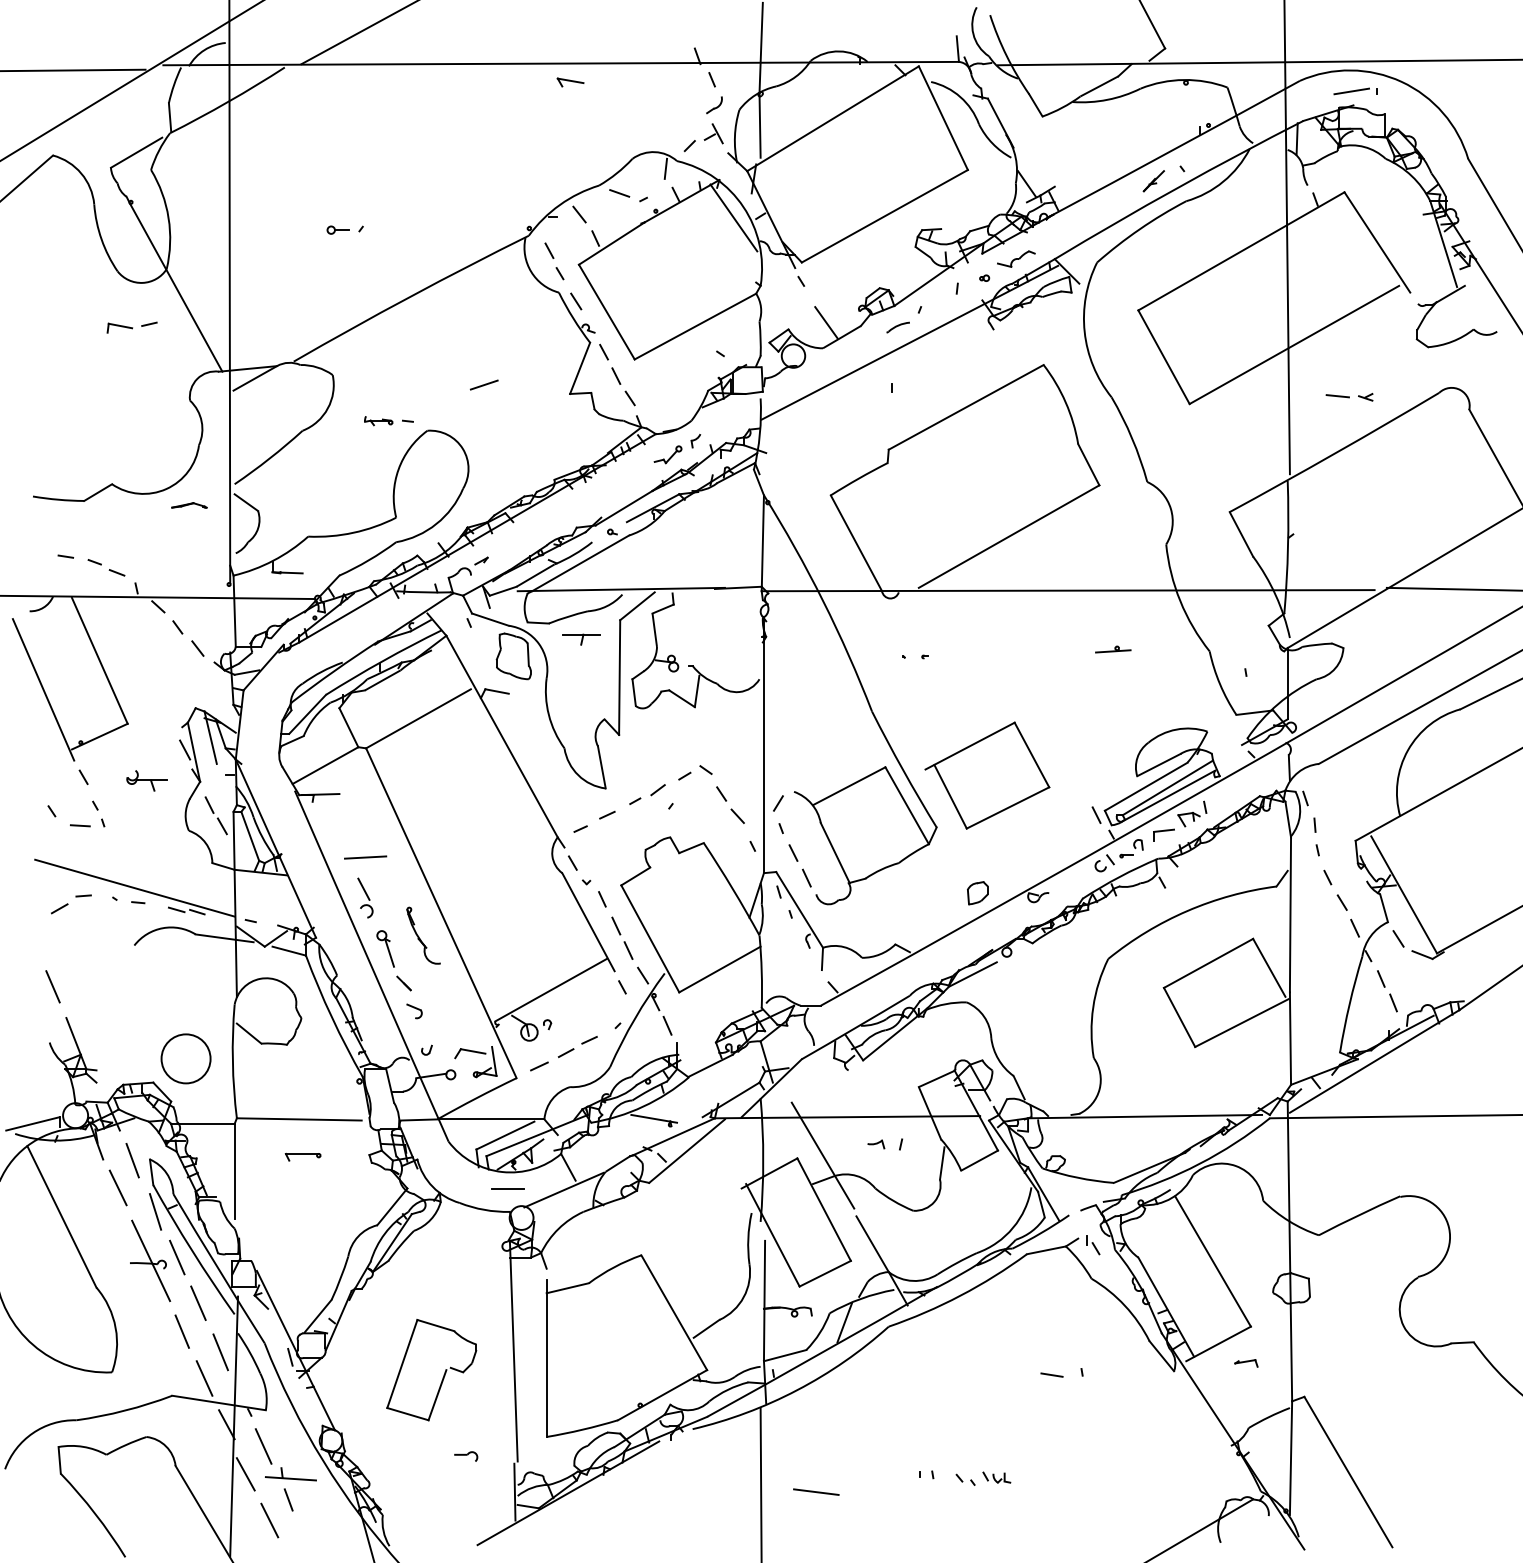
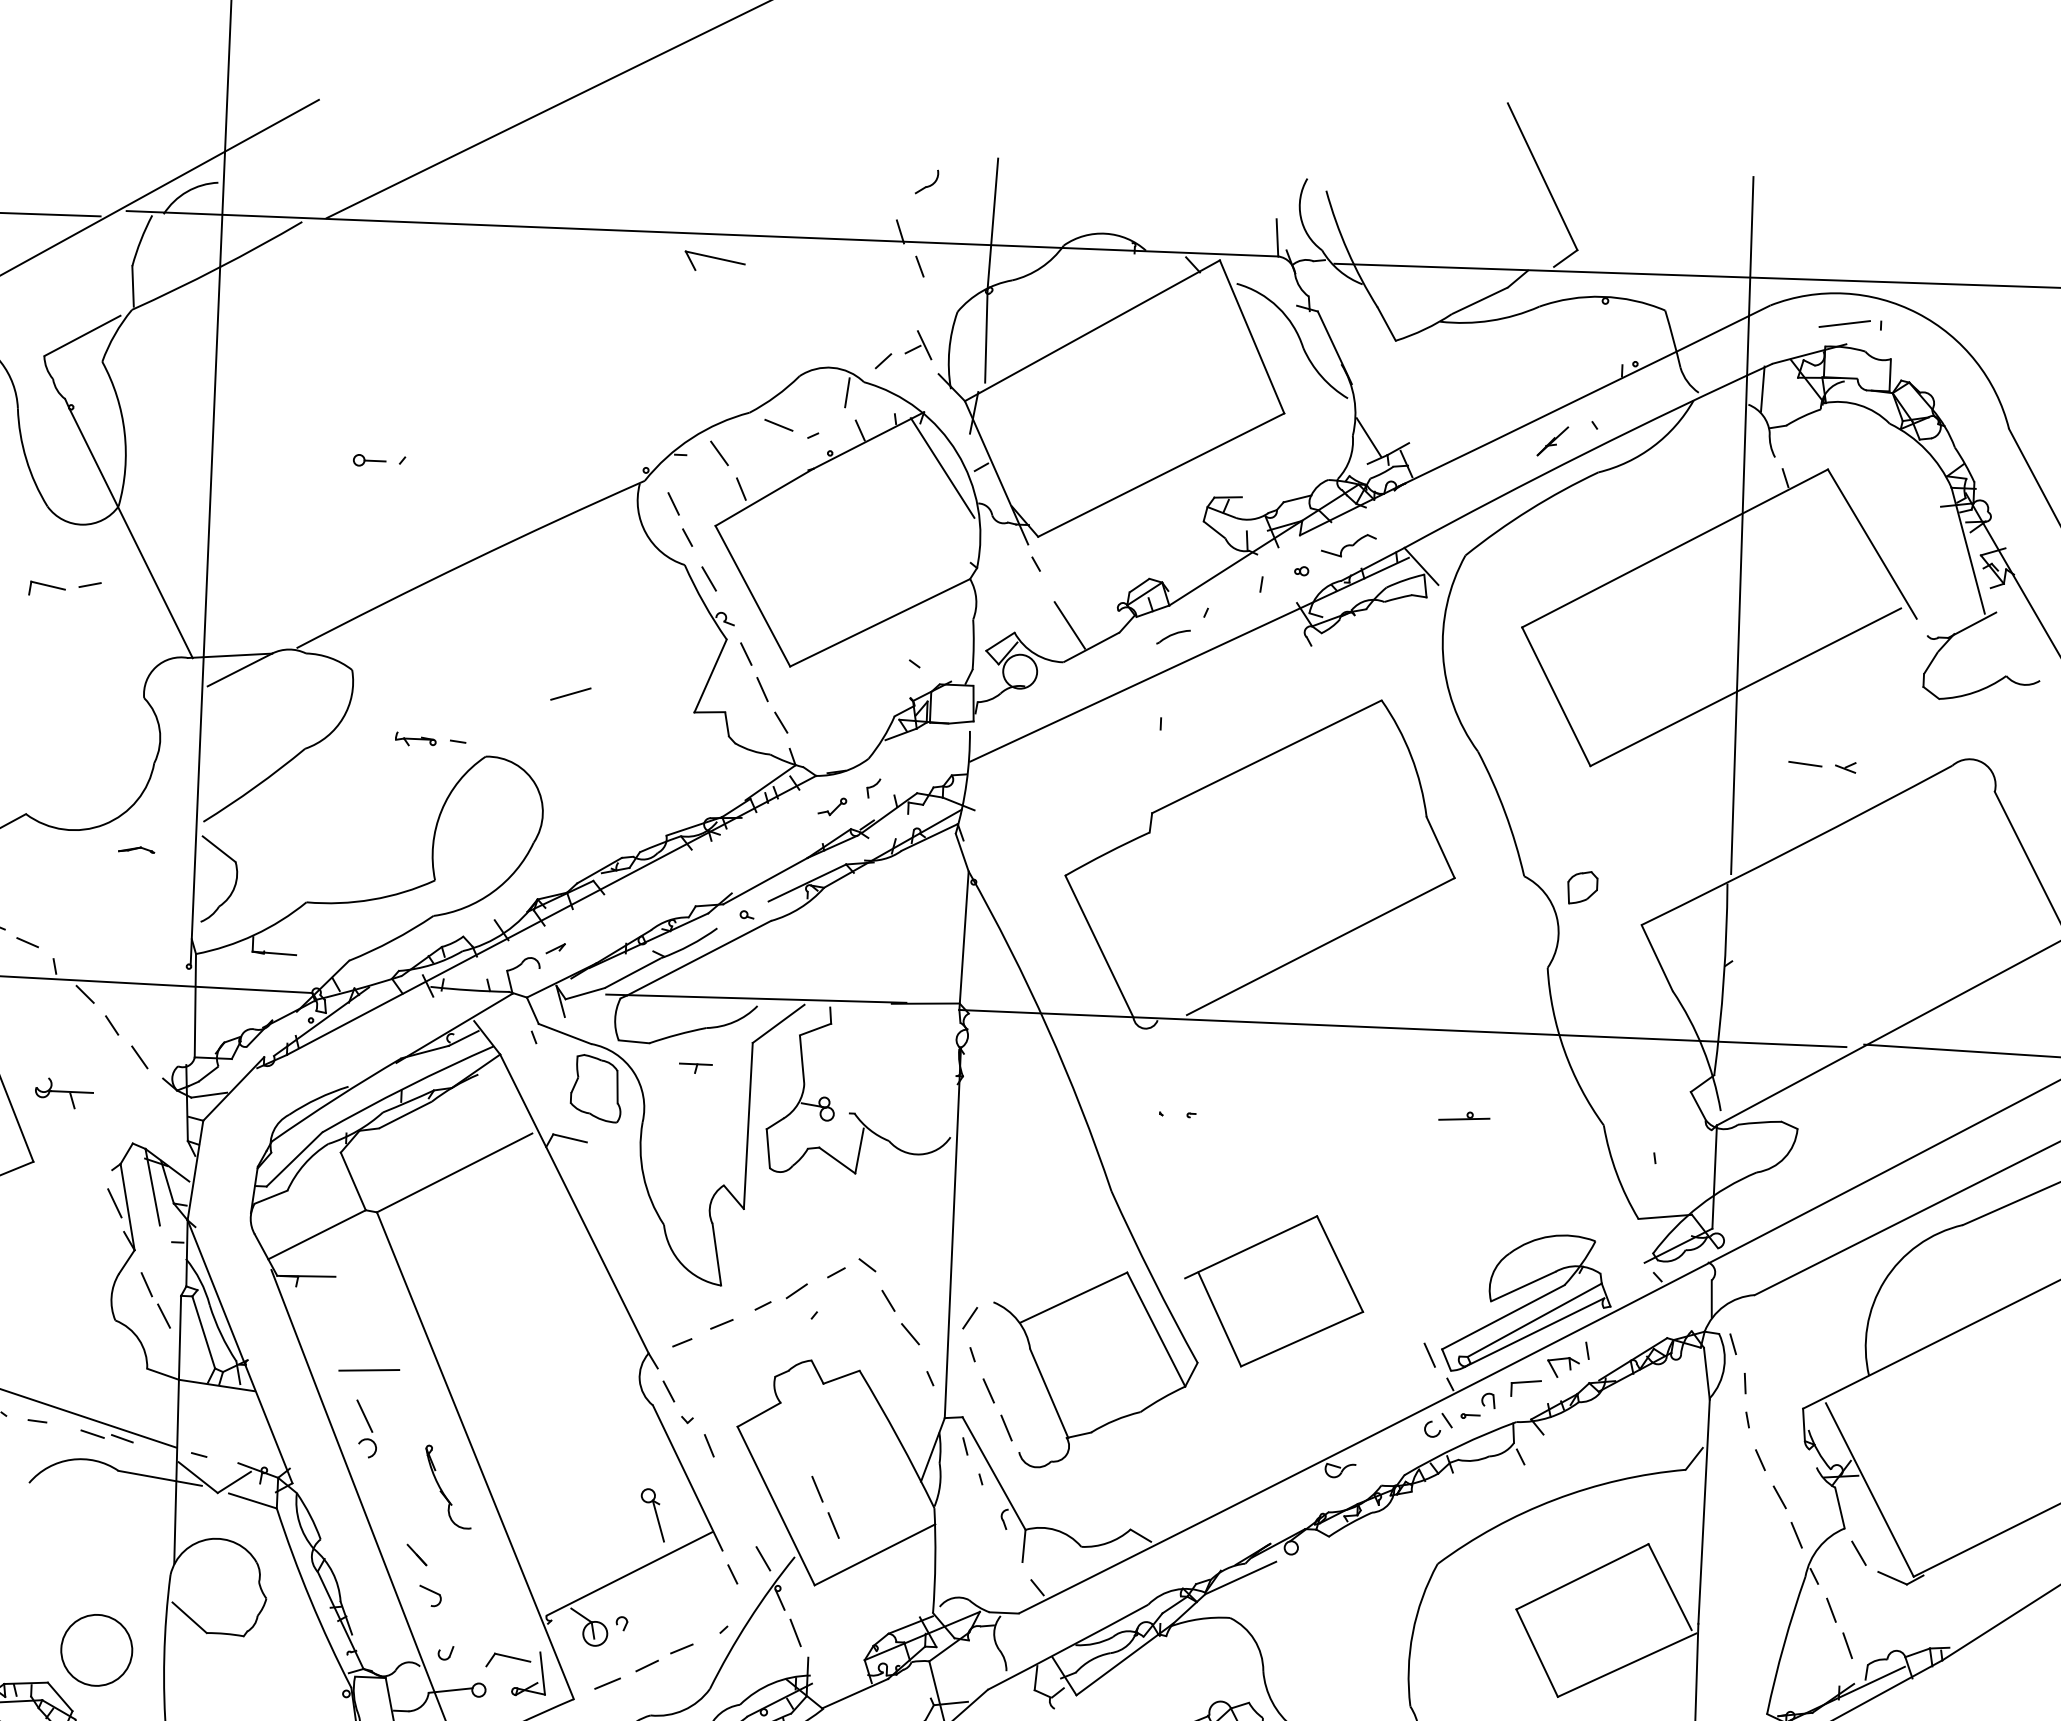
part: (570, 82) -> (714, 261), size x1.6
part: (714, 105) -> (927, 182), moved
part: (667, 454) -> (831, 806), size x0.7
part: (189, 505) -> (136, 849), size x0.7
part: (581, 639) -> (695, 1068), size x0.6
part: (146, 780) -> (63, 1093), moved
part: (977, 893) -> (1581, 888), moved
line: (620, 935) -> (822, 1503), moved
part: (385, 948) -> (652, 1514), moved

